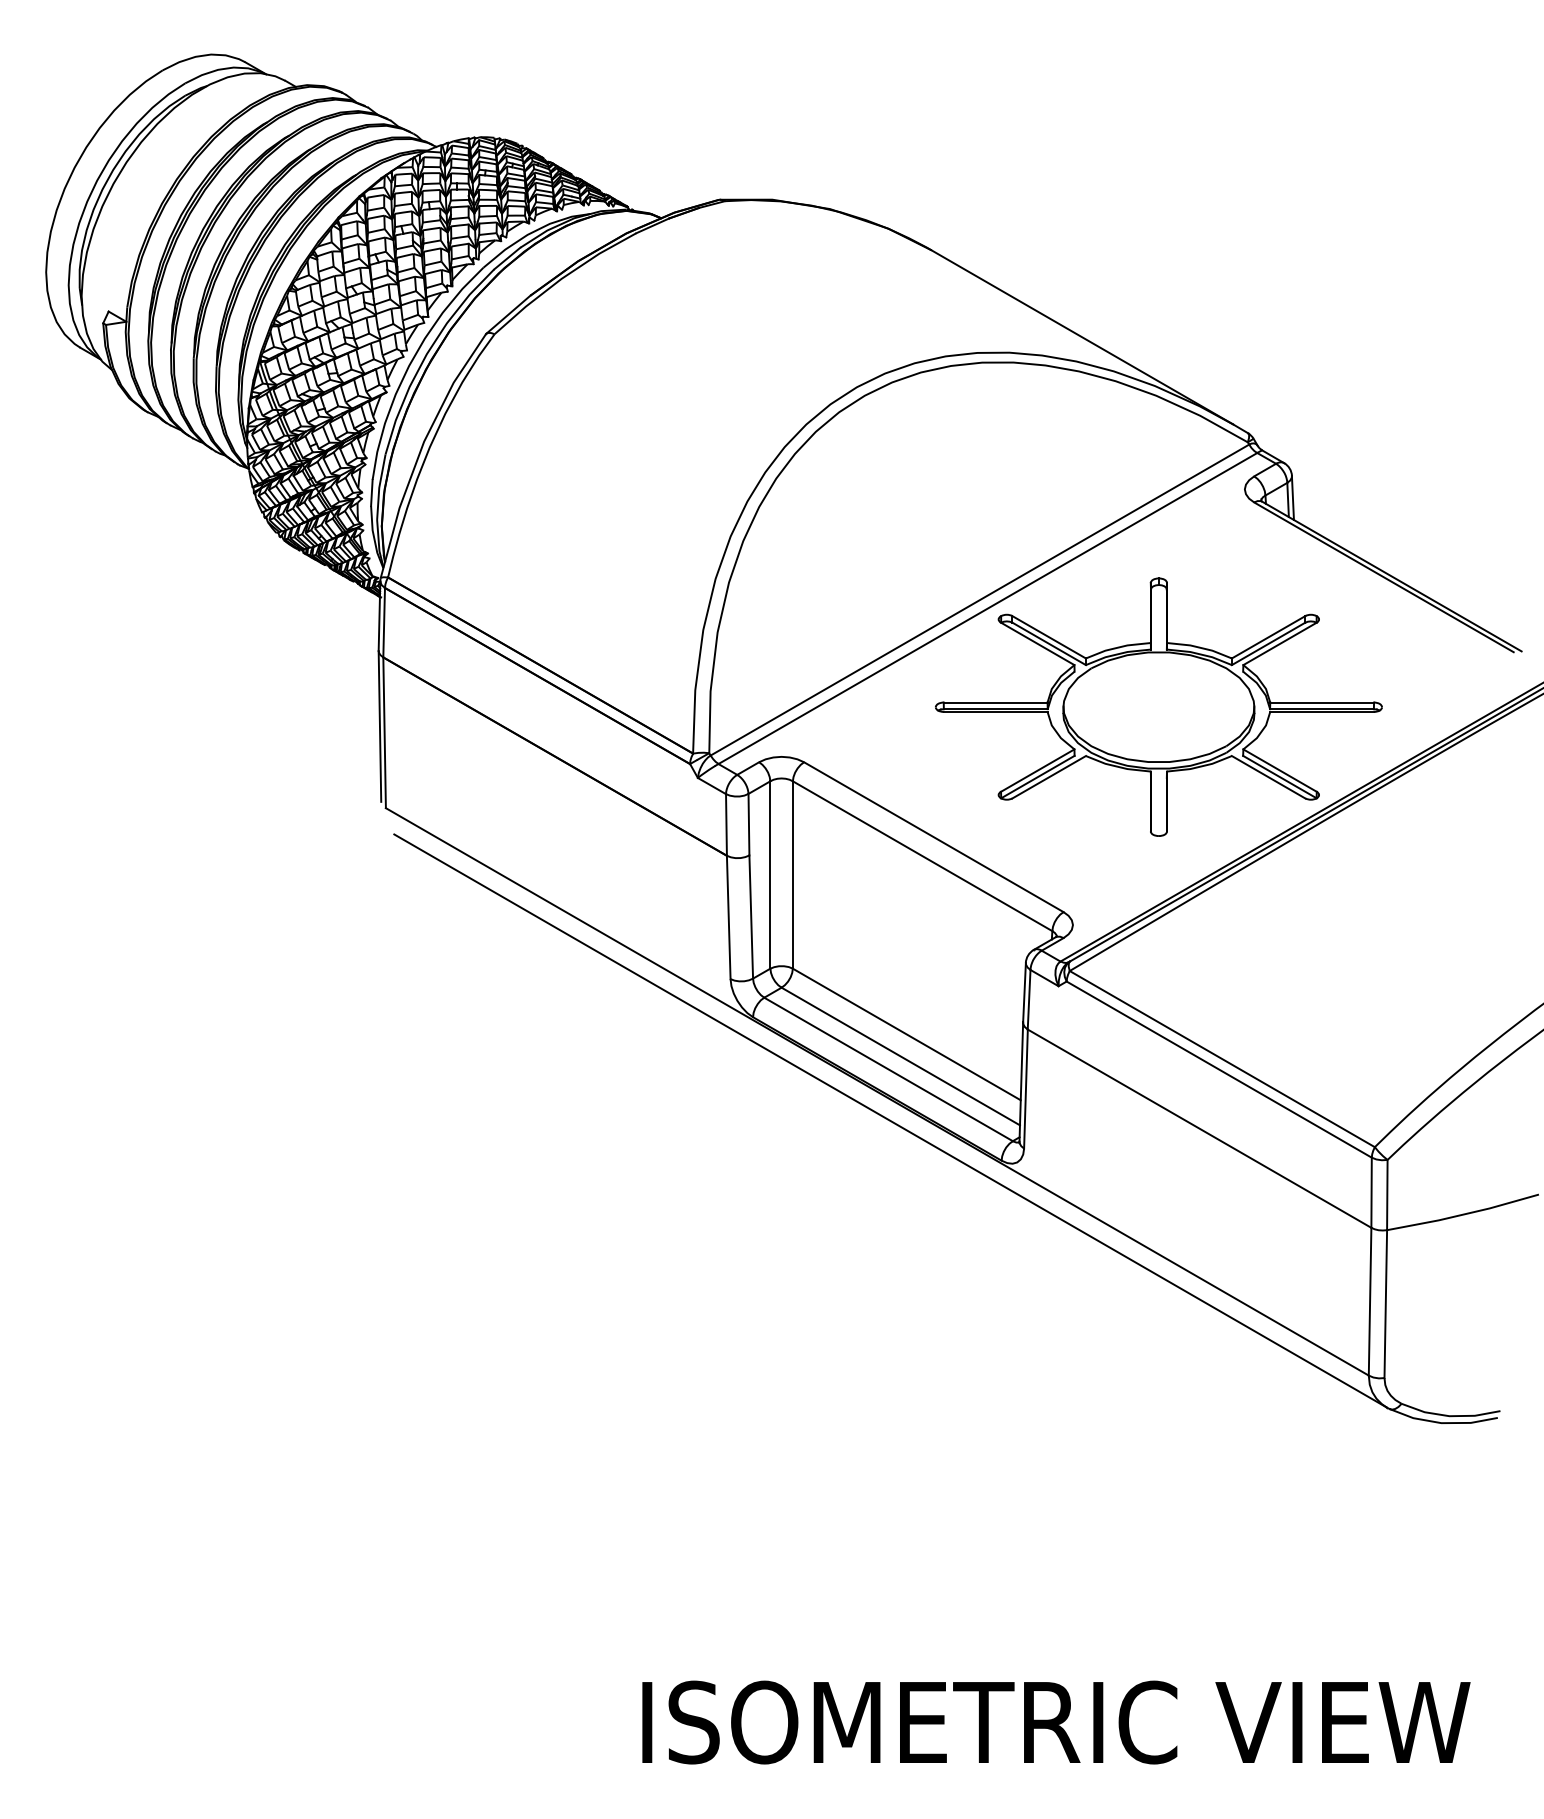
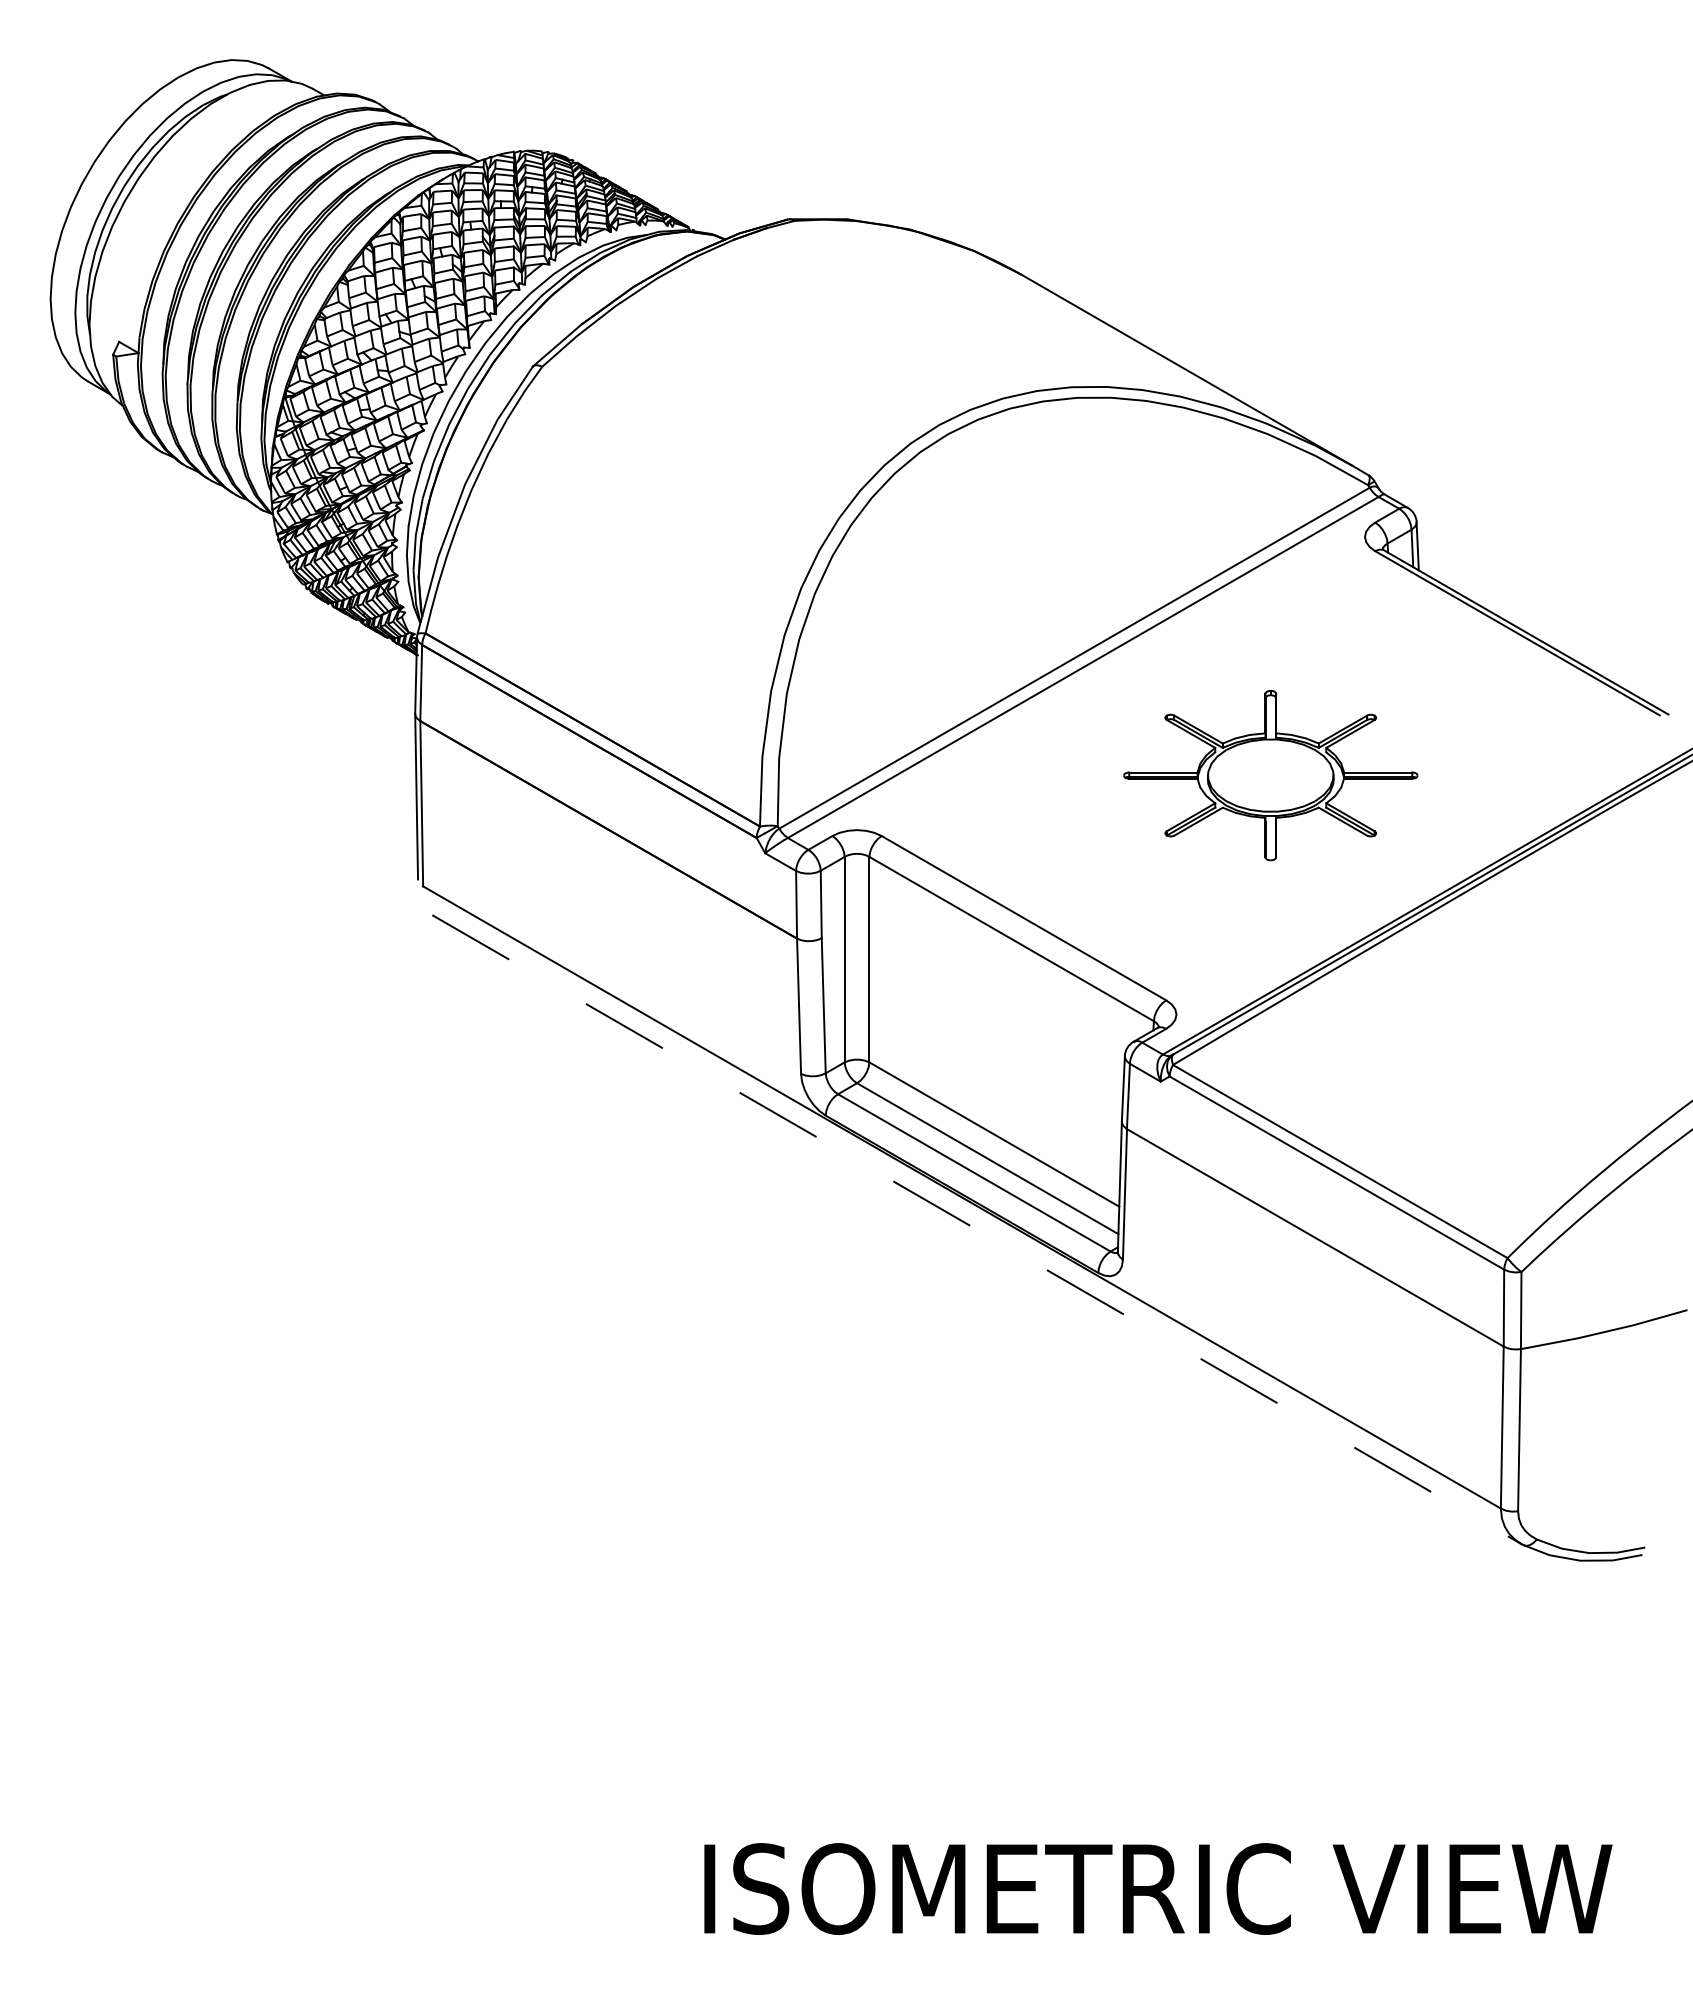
part: (1158, 706) -> (1270, 774), size x0.6
line: (891, 1121) -> (977, 1229), solid -> dashed

